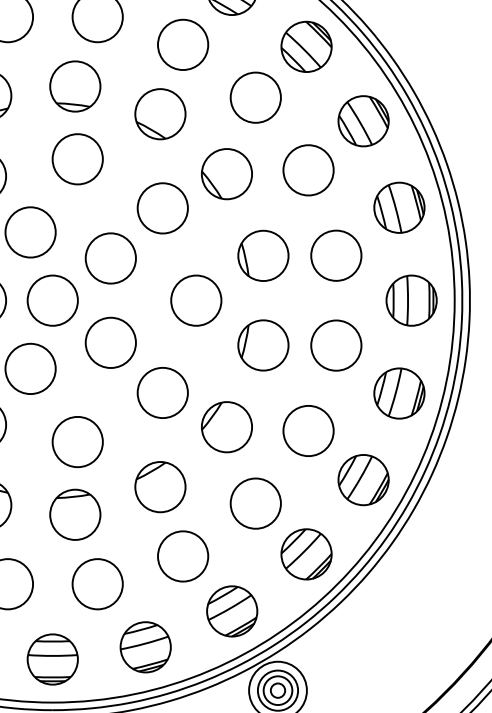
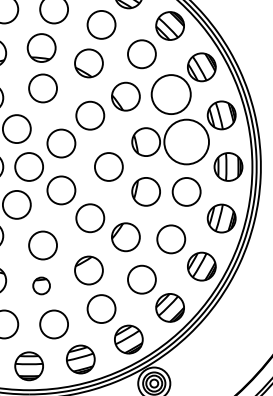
circle: (309, 170) -> (171, 94), size x1.4
circle: (336, 254) -> (186, 141), size x1.6
part: (74, 514) -> (41, 285), size x0.6

